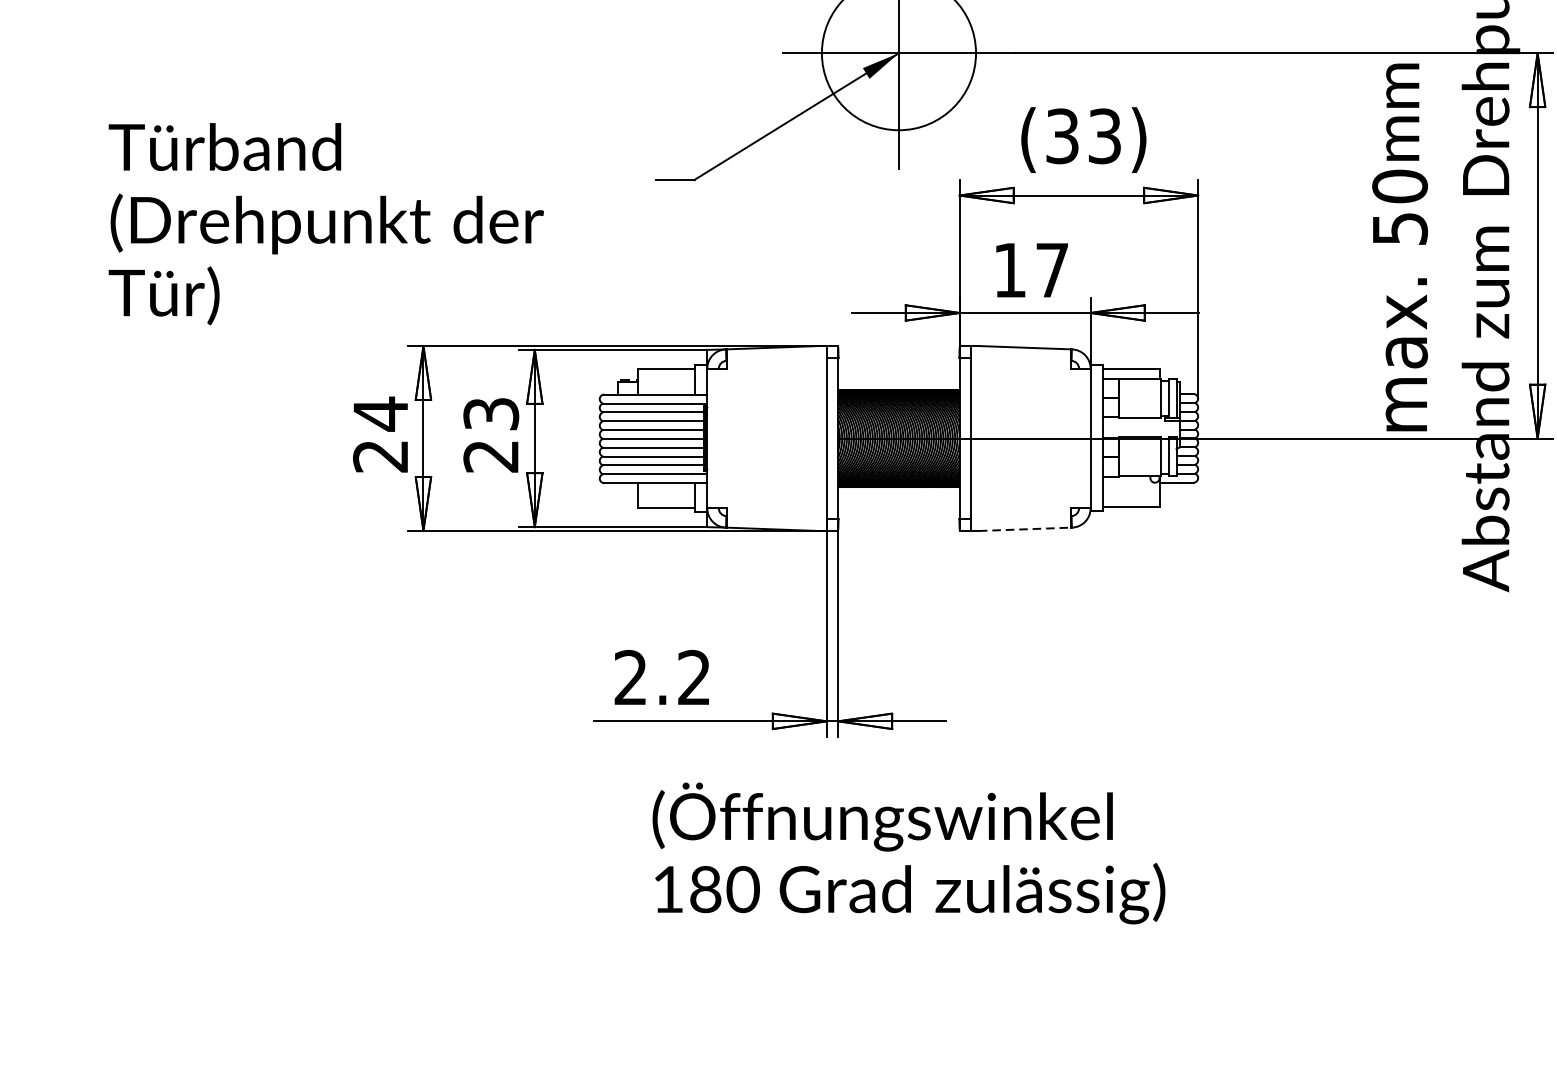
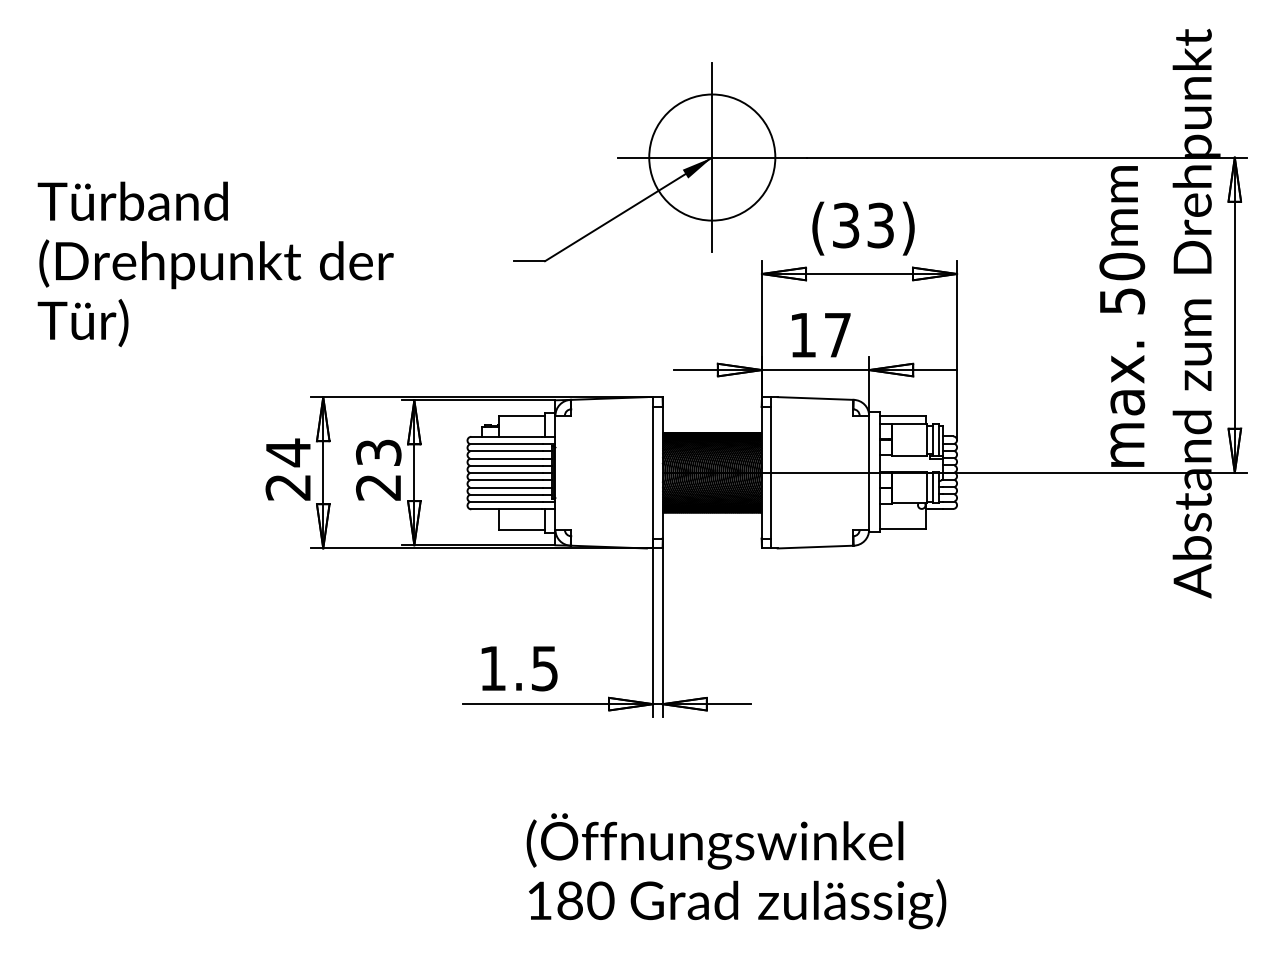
text: (325, 224) -> (215, 264), moved
line: (1025, 529) -> (815, 547), dashed -> solid
text: (662, 677) -> (518, 668), 2.2 -> 1.5
text: (909, 853) -> (736, 871), moved

